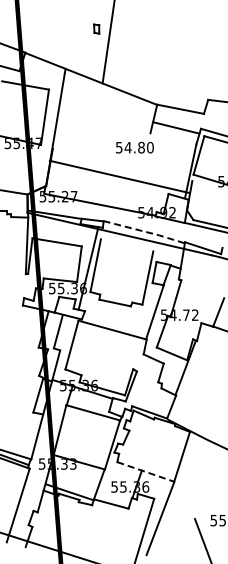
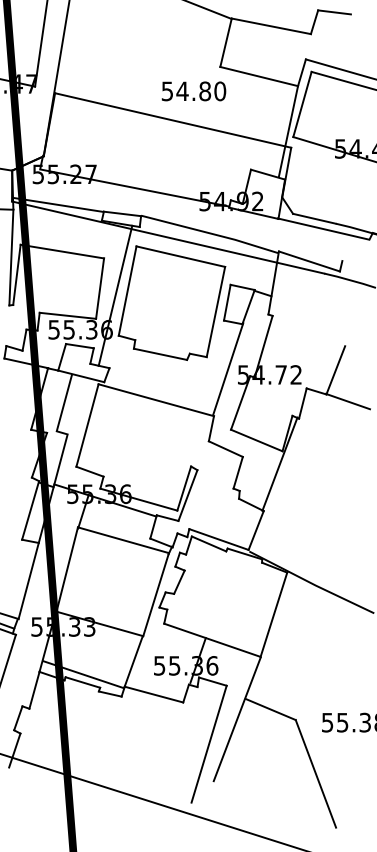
line: (176, 127) -> (259, 75), moved
line: (119, 176) -> (172, 119), moved
line: (144, 231) -> (210, 233), dashed -> solid
line: (126, 245) -> (179, 256), added
line: (146, 472) -> (213, 641), dashed -> solid
line: (180, 512) -> (271, 708), added

